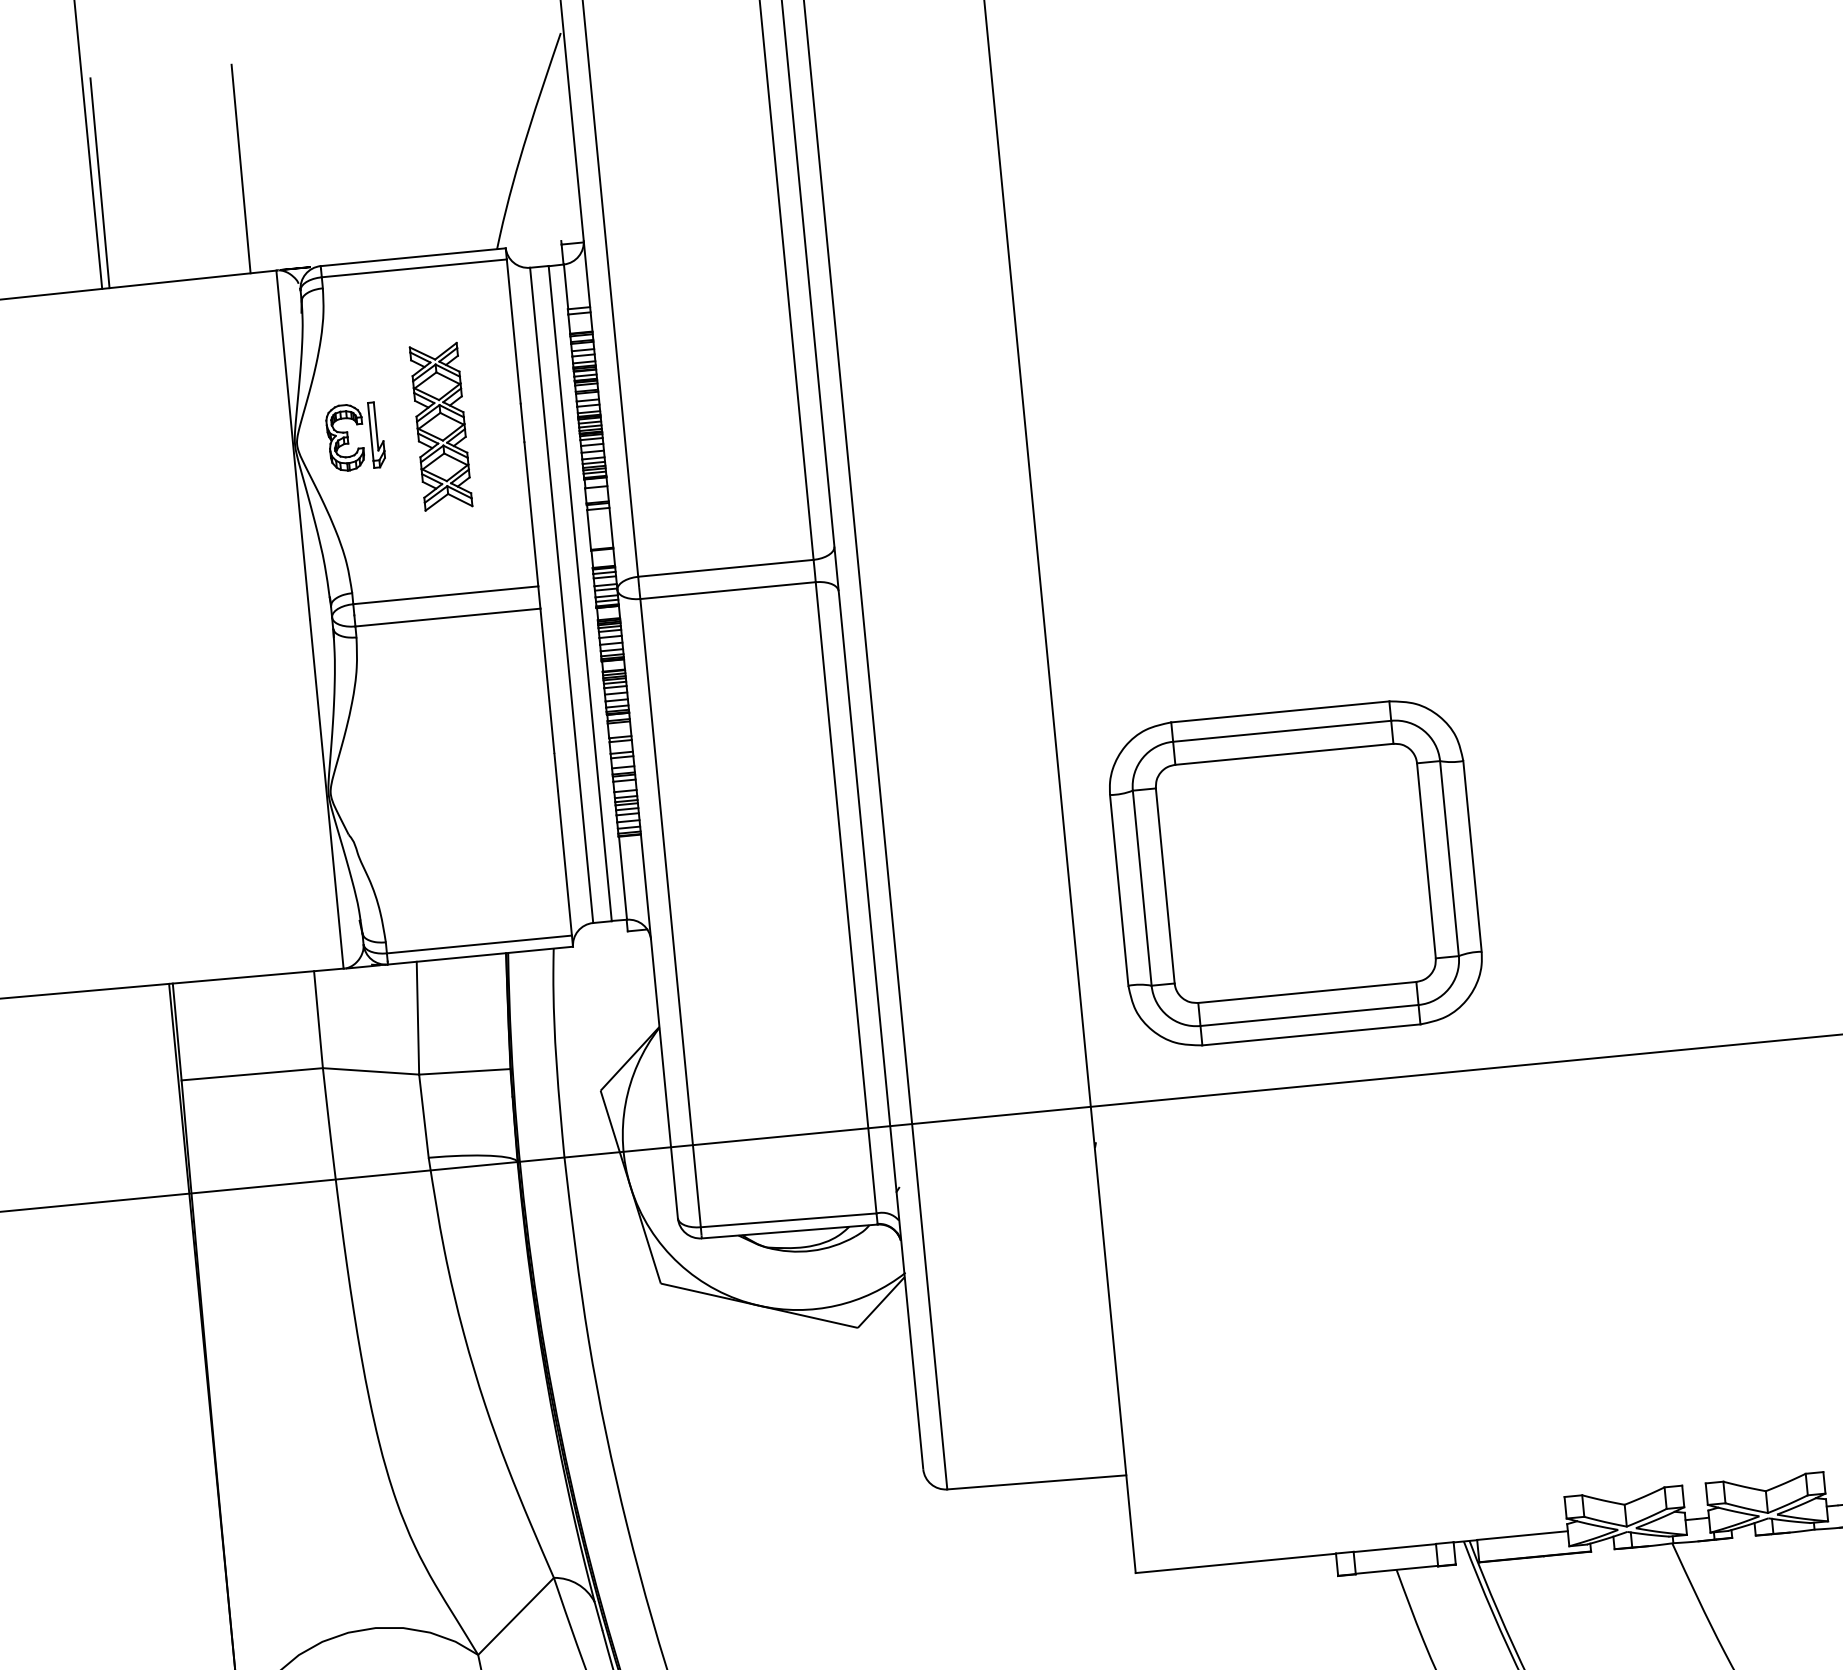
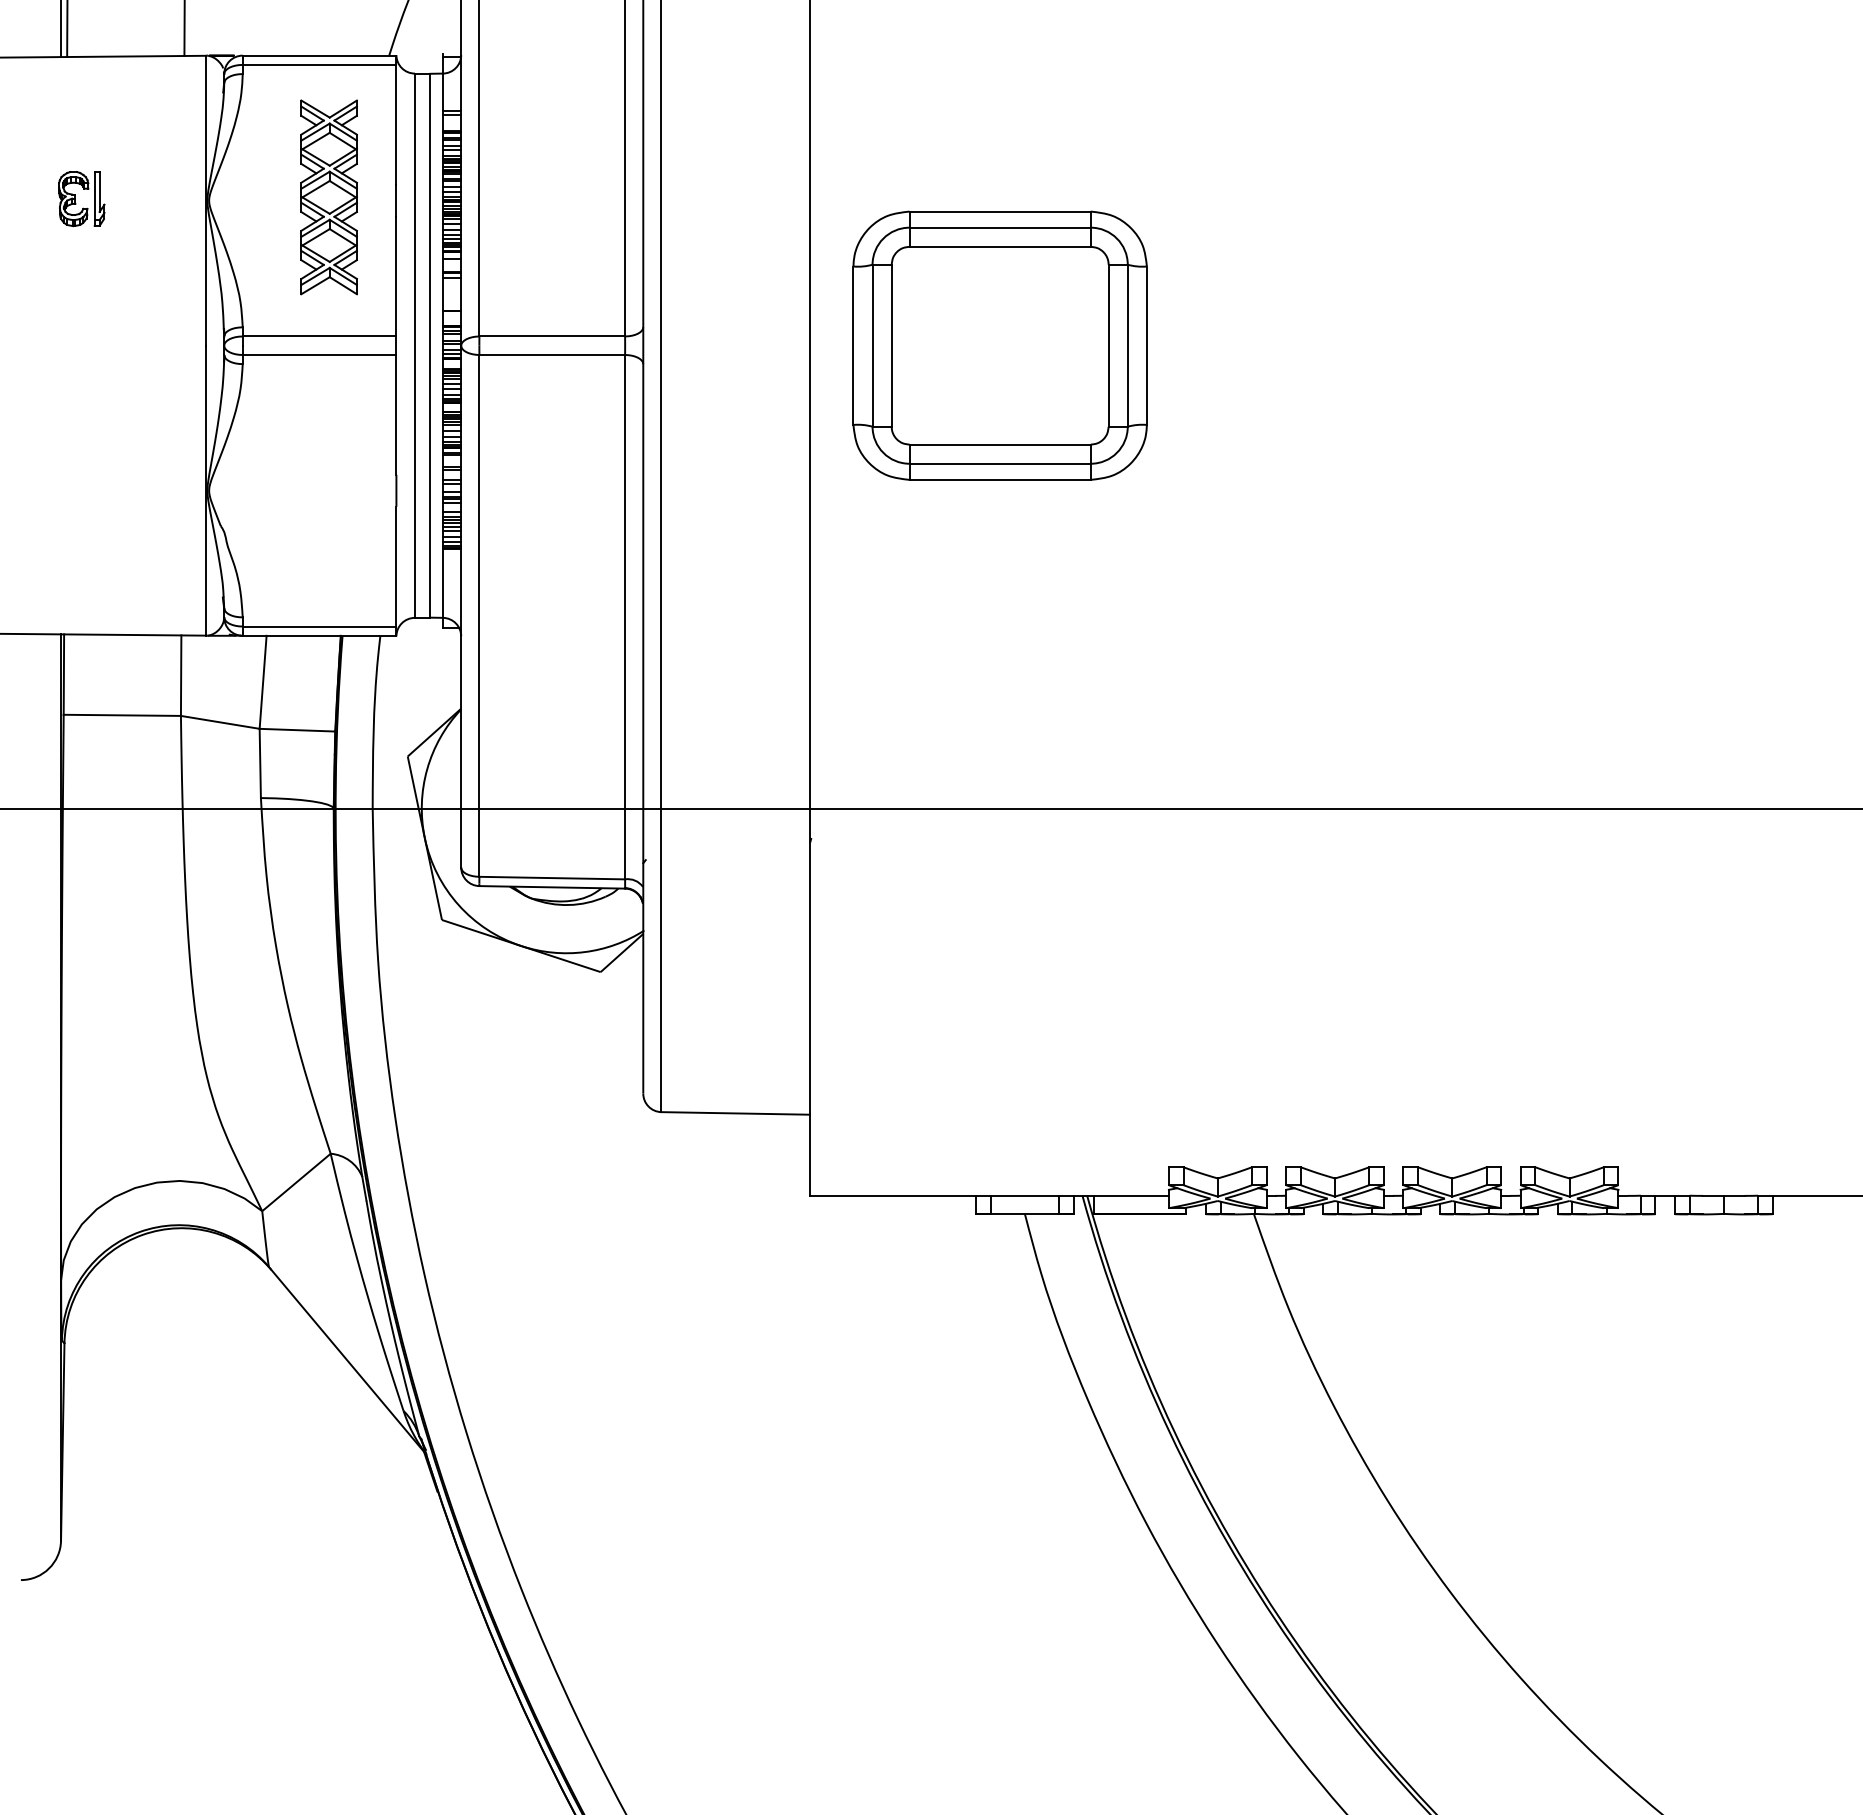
part: (440, 426) -> (328, 197), size x1.43
part: (355, 437) -> (81, 199), moved
part: (1295, 873) -> (999, 345), moved

